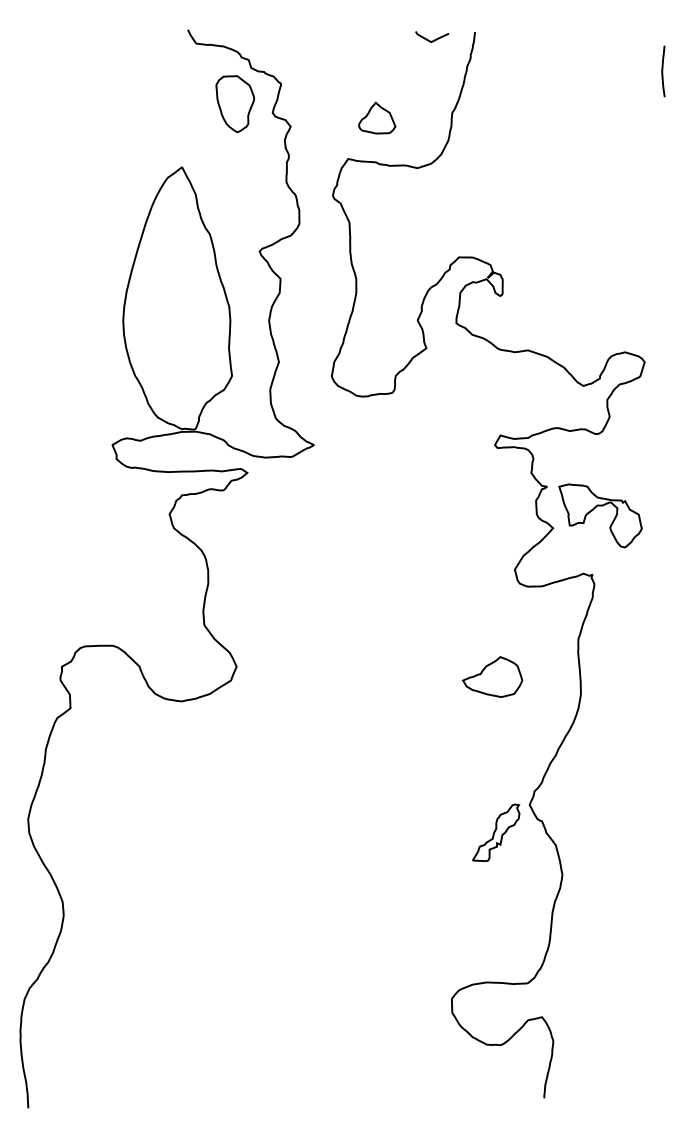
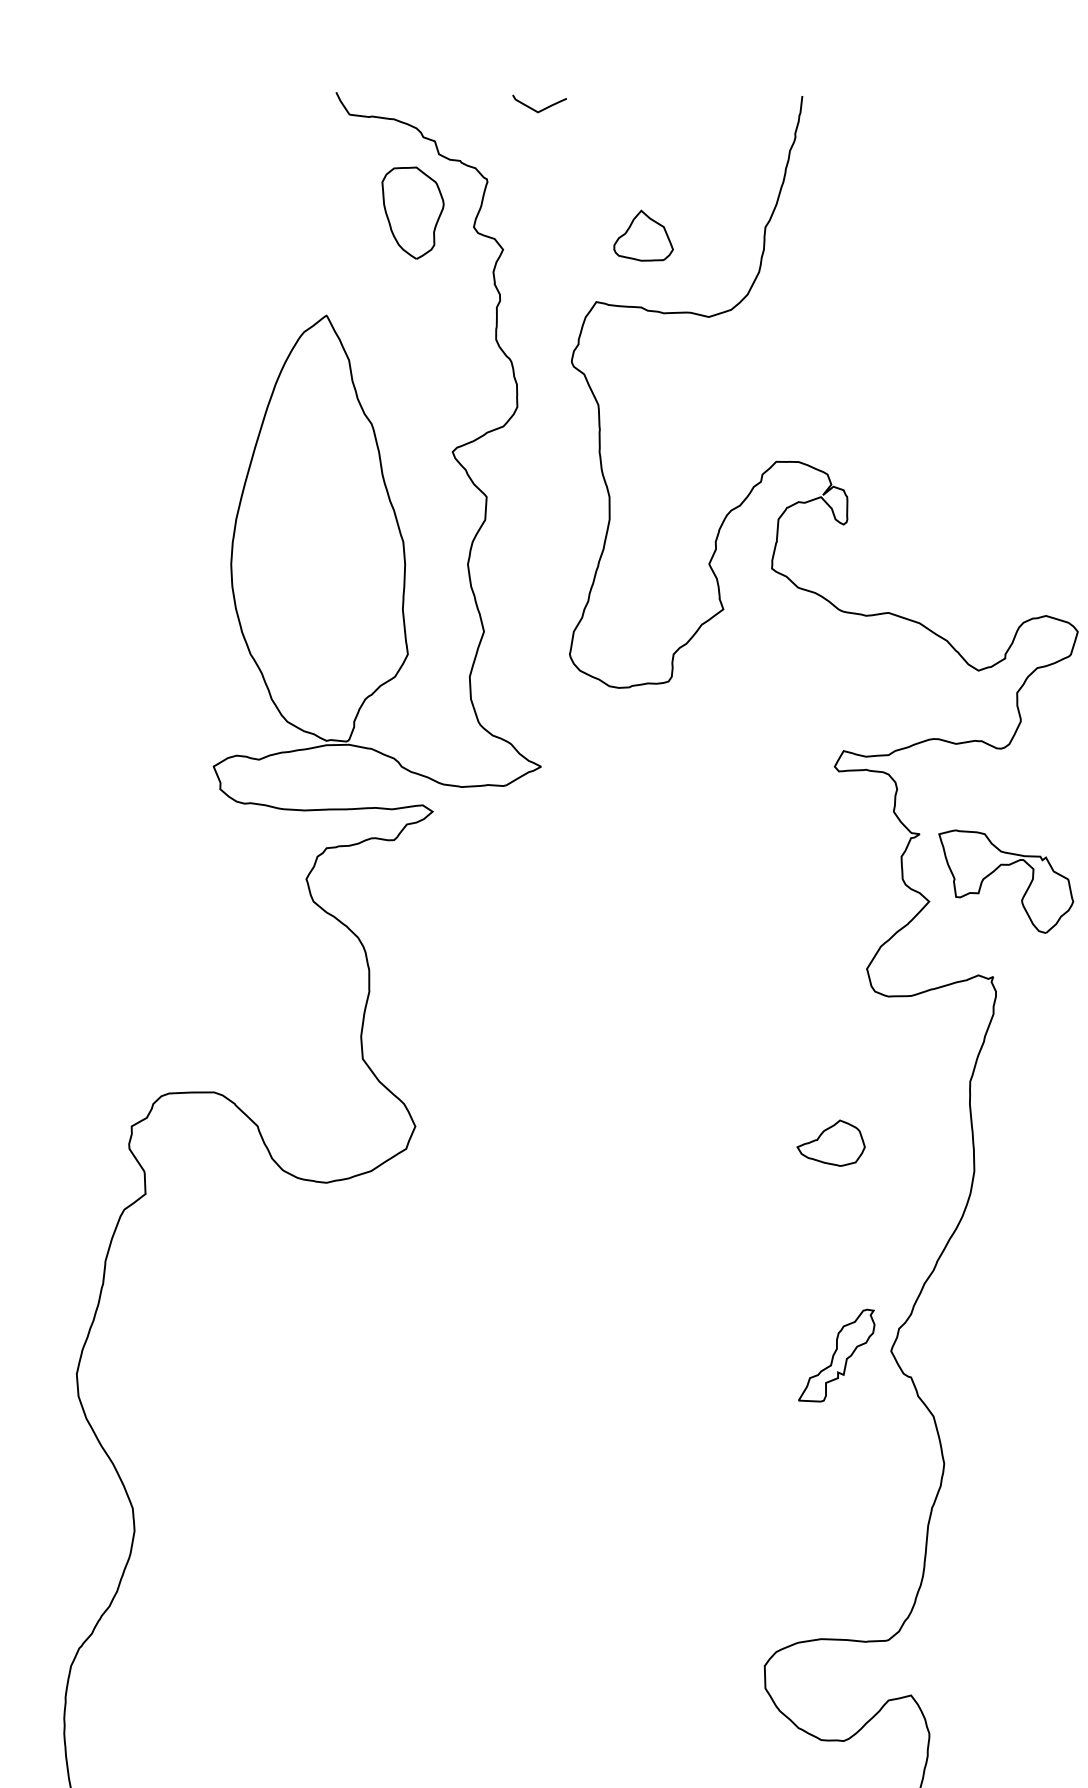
curve: (434, 39) -> (543, 108), moved
part: (492, 676) -> (830, 1142), size x0.7
part: (496, 832) -> (837, 1355), moved

